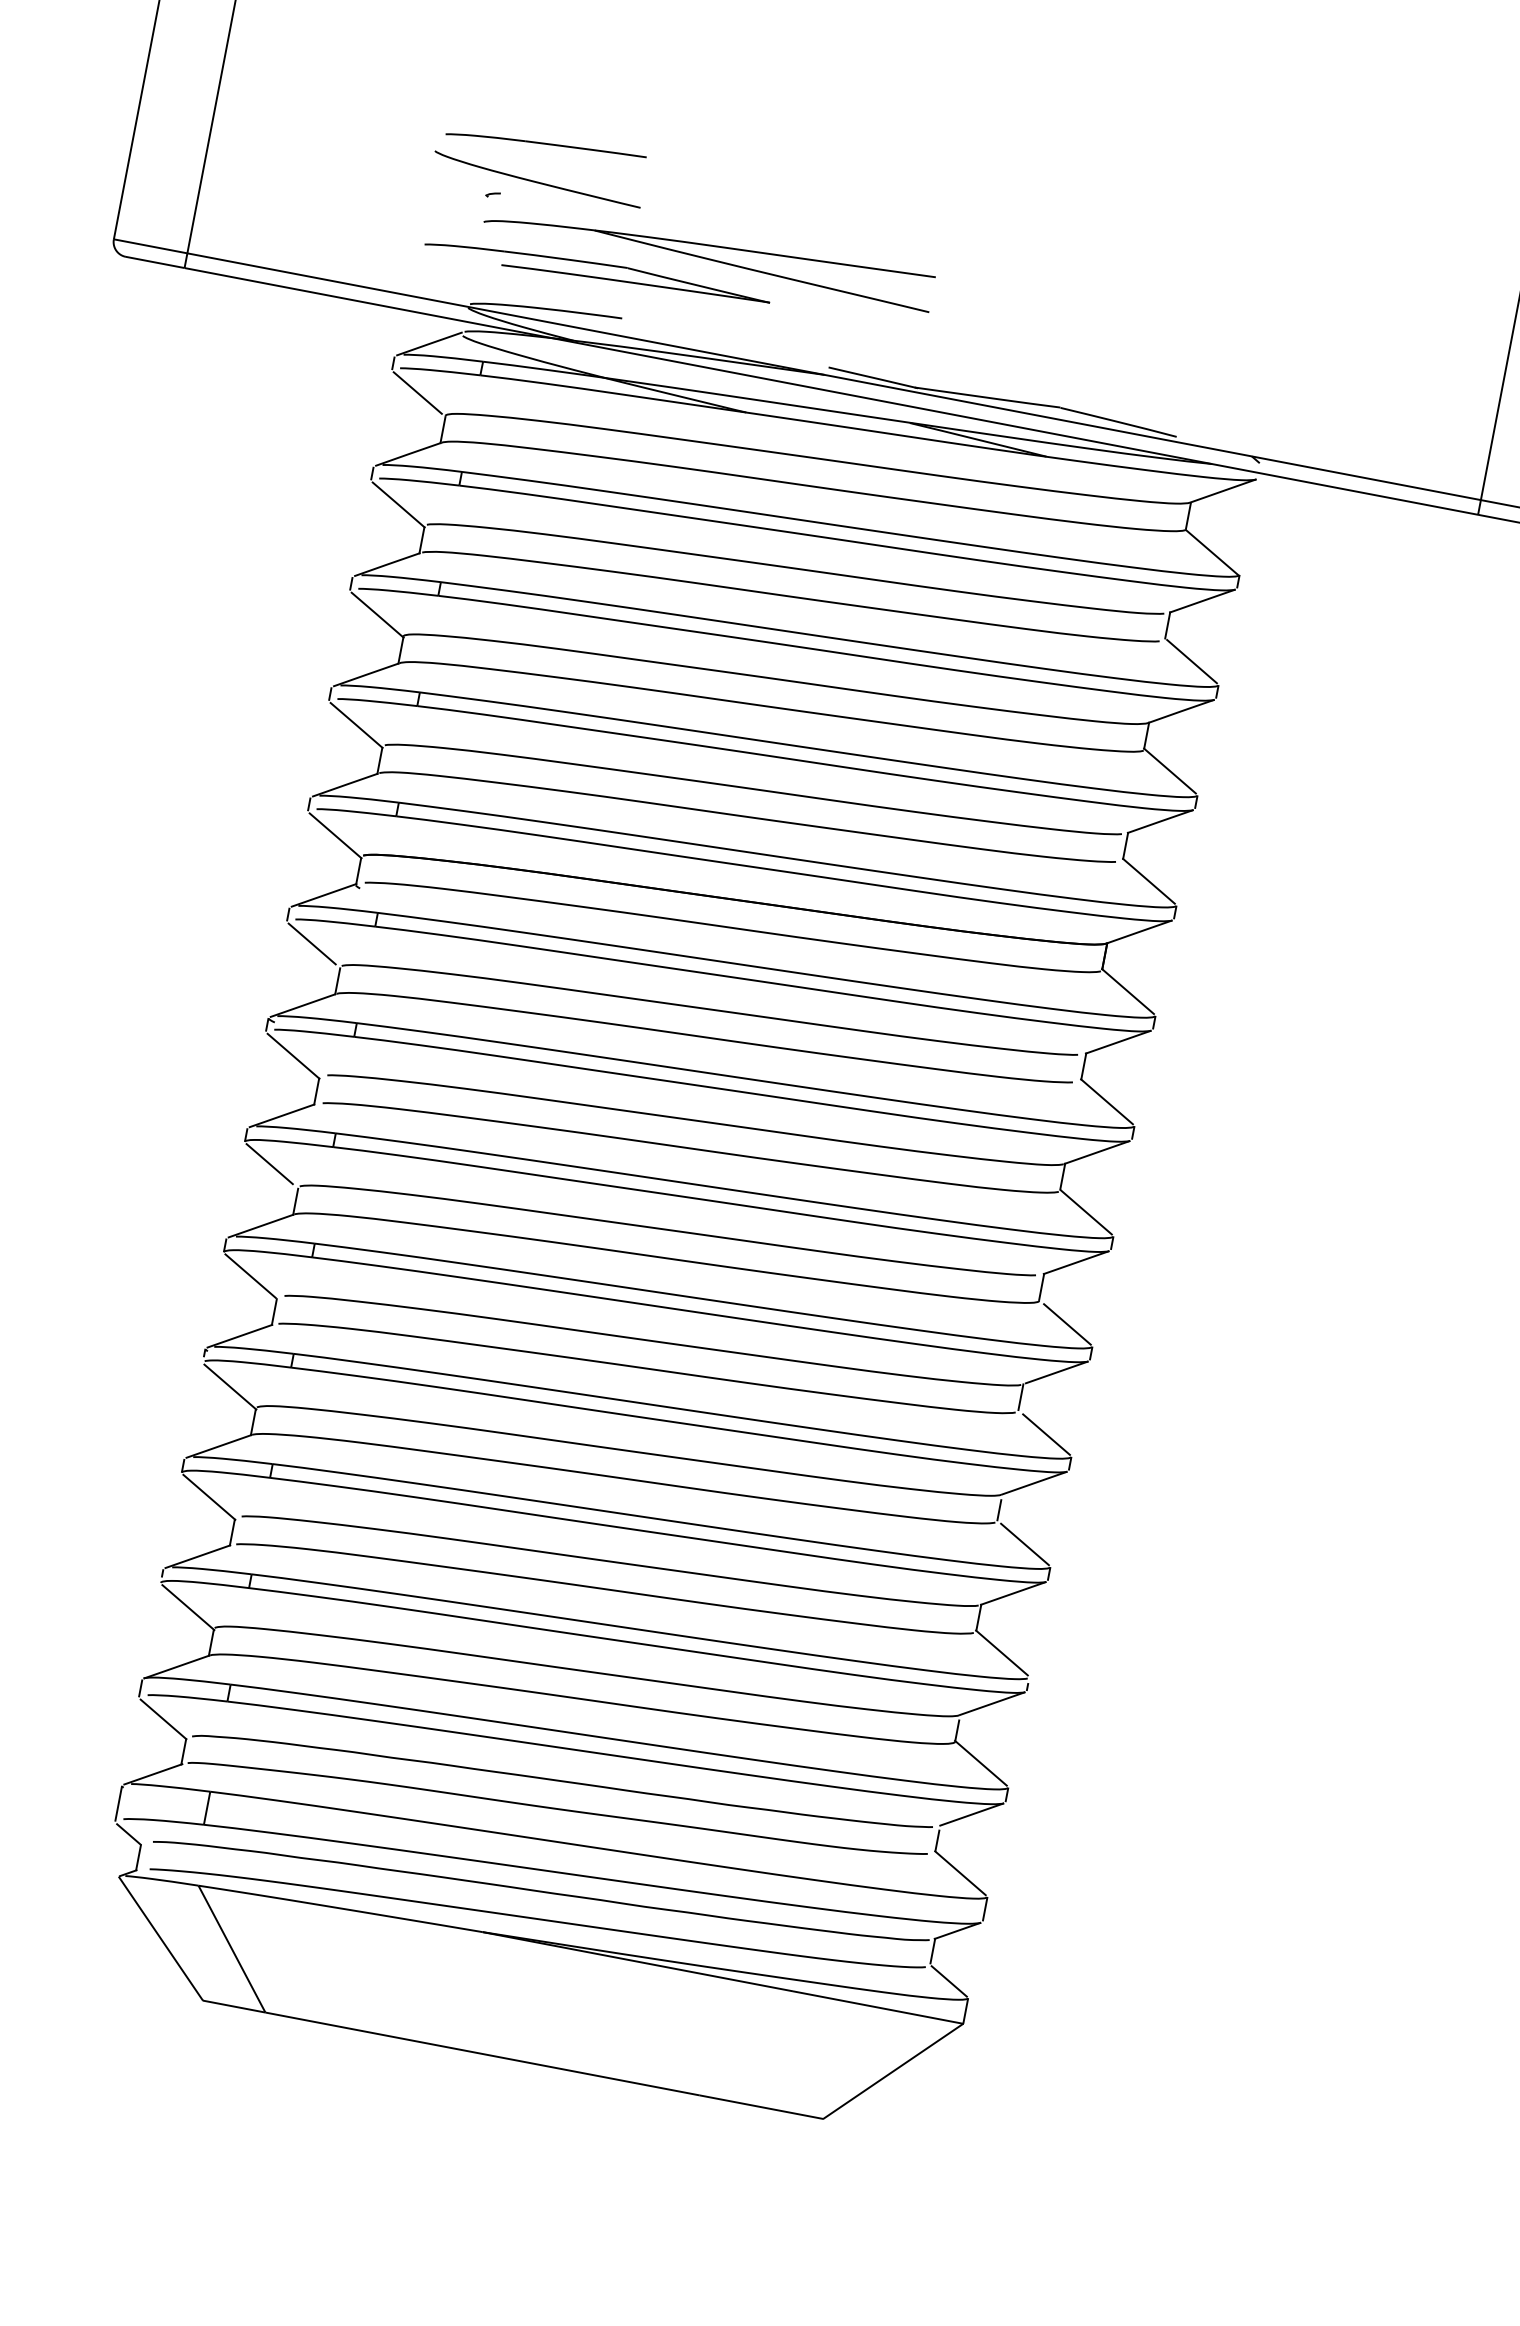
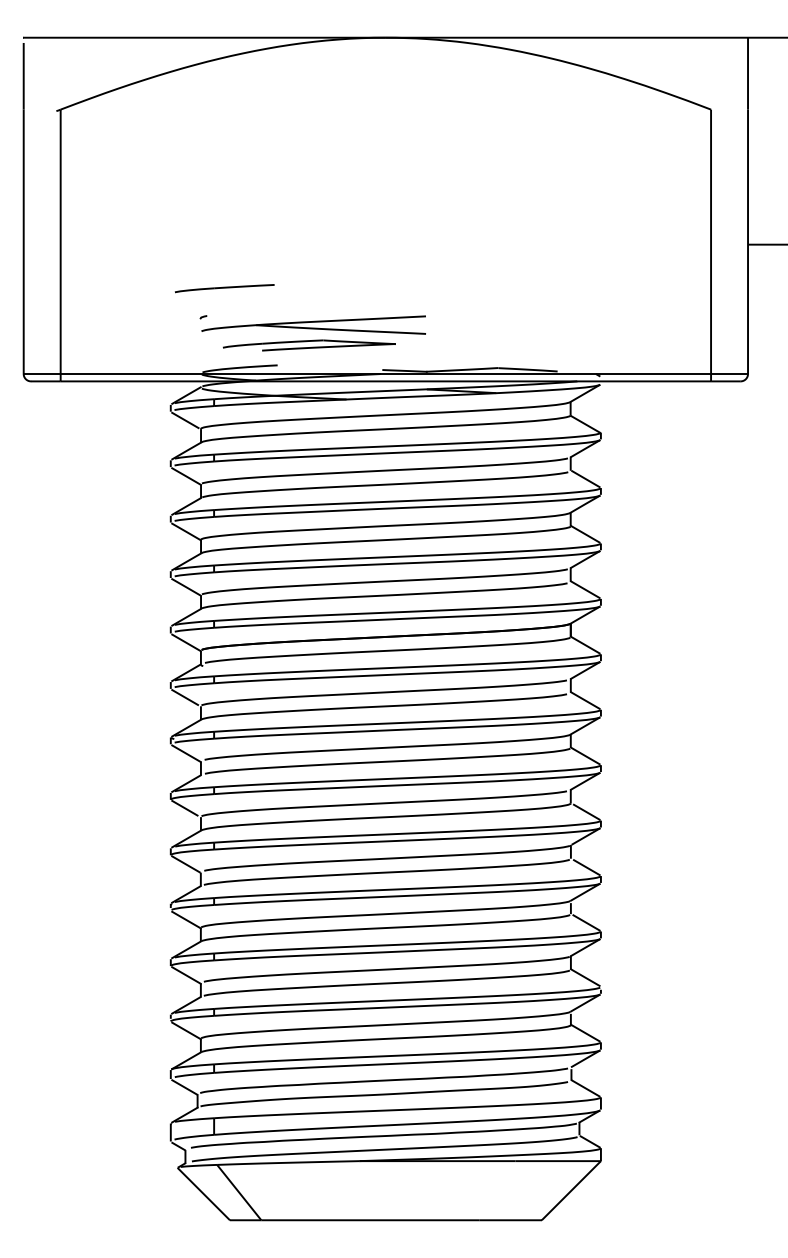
curve: (536, 180) -> (223, 306), removed
part: (597, 272) -> (309, 345), moved

